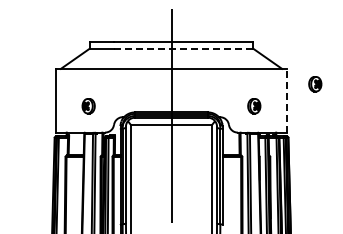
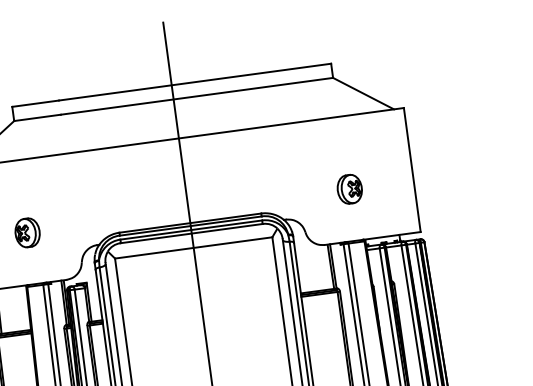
line: (183, 48) -> (196, 95), dashed -> solid
part: (315, 84) -> (463, 130), removed
line: (287, 100) -> (412, 169), dashed -> solid

